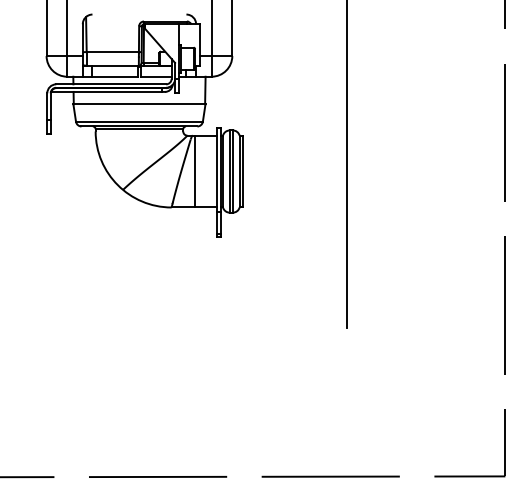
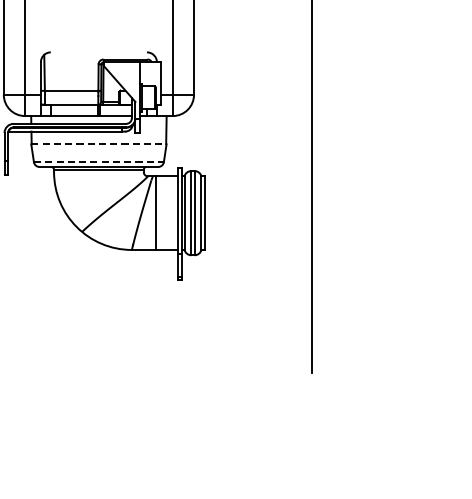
line: (139, 104) -> (98, 144), solid -> dashed
line: (139, 121) -> (98, 161), solid -> dashed

